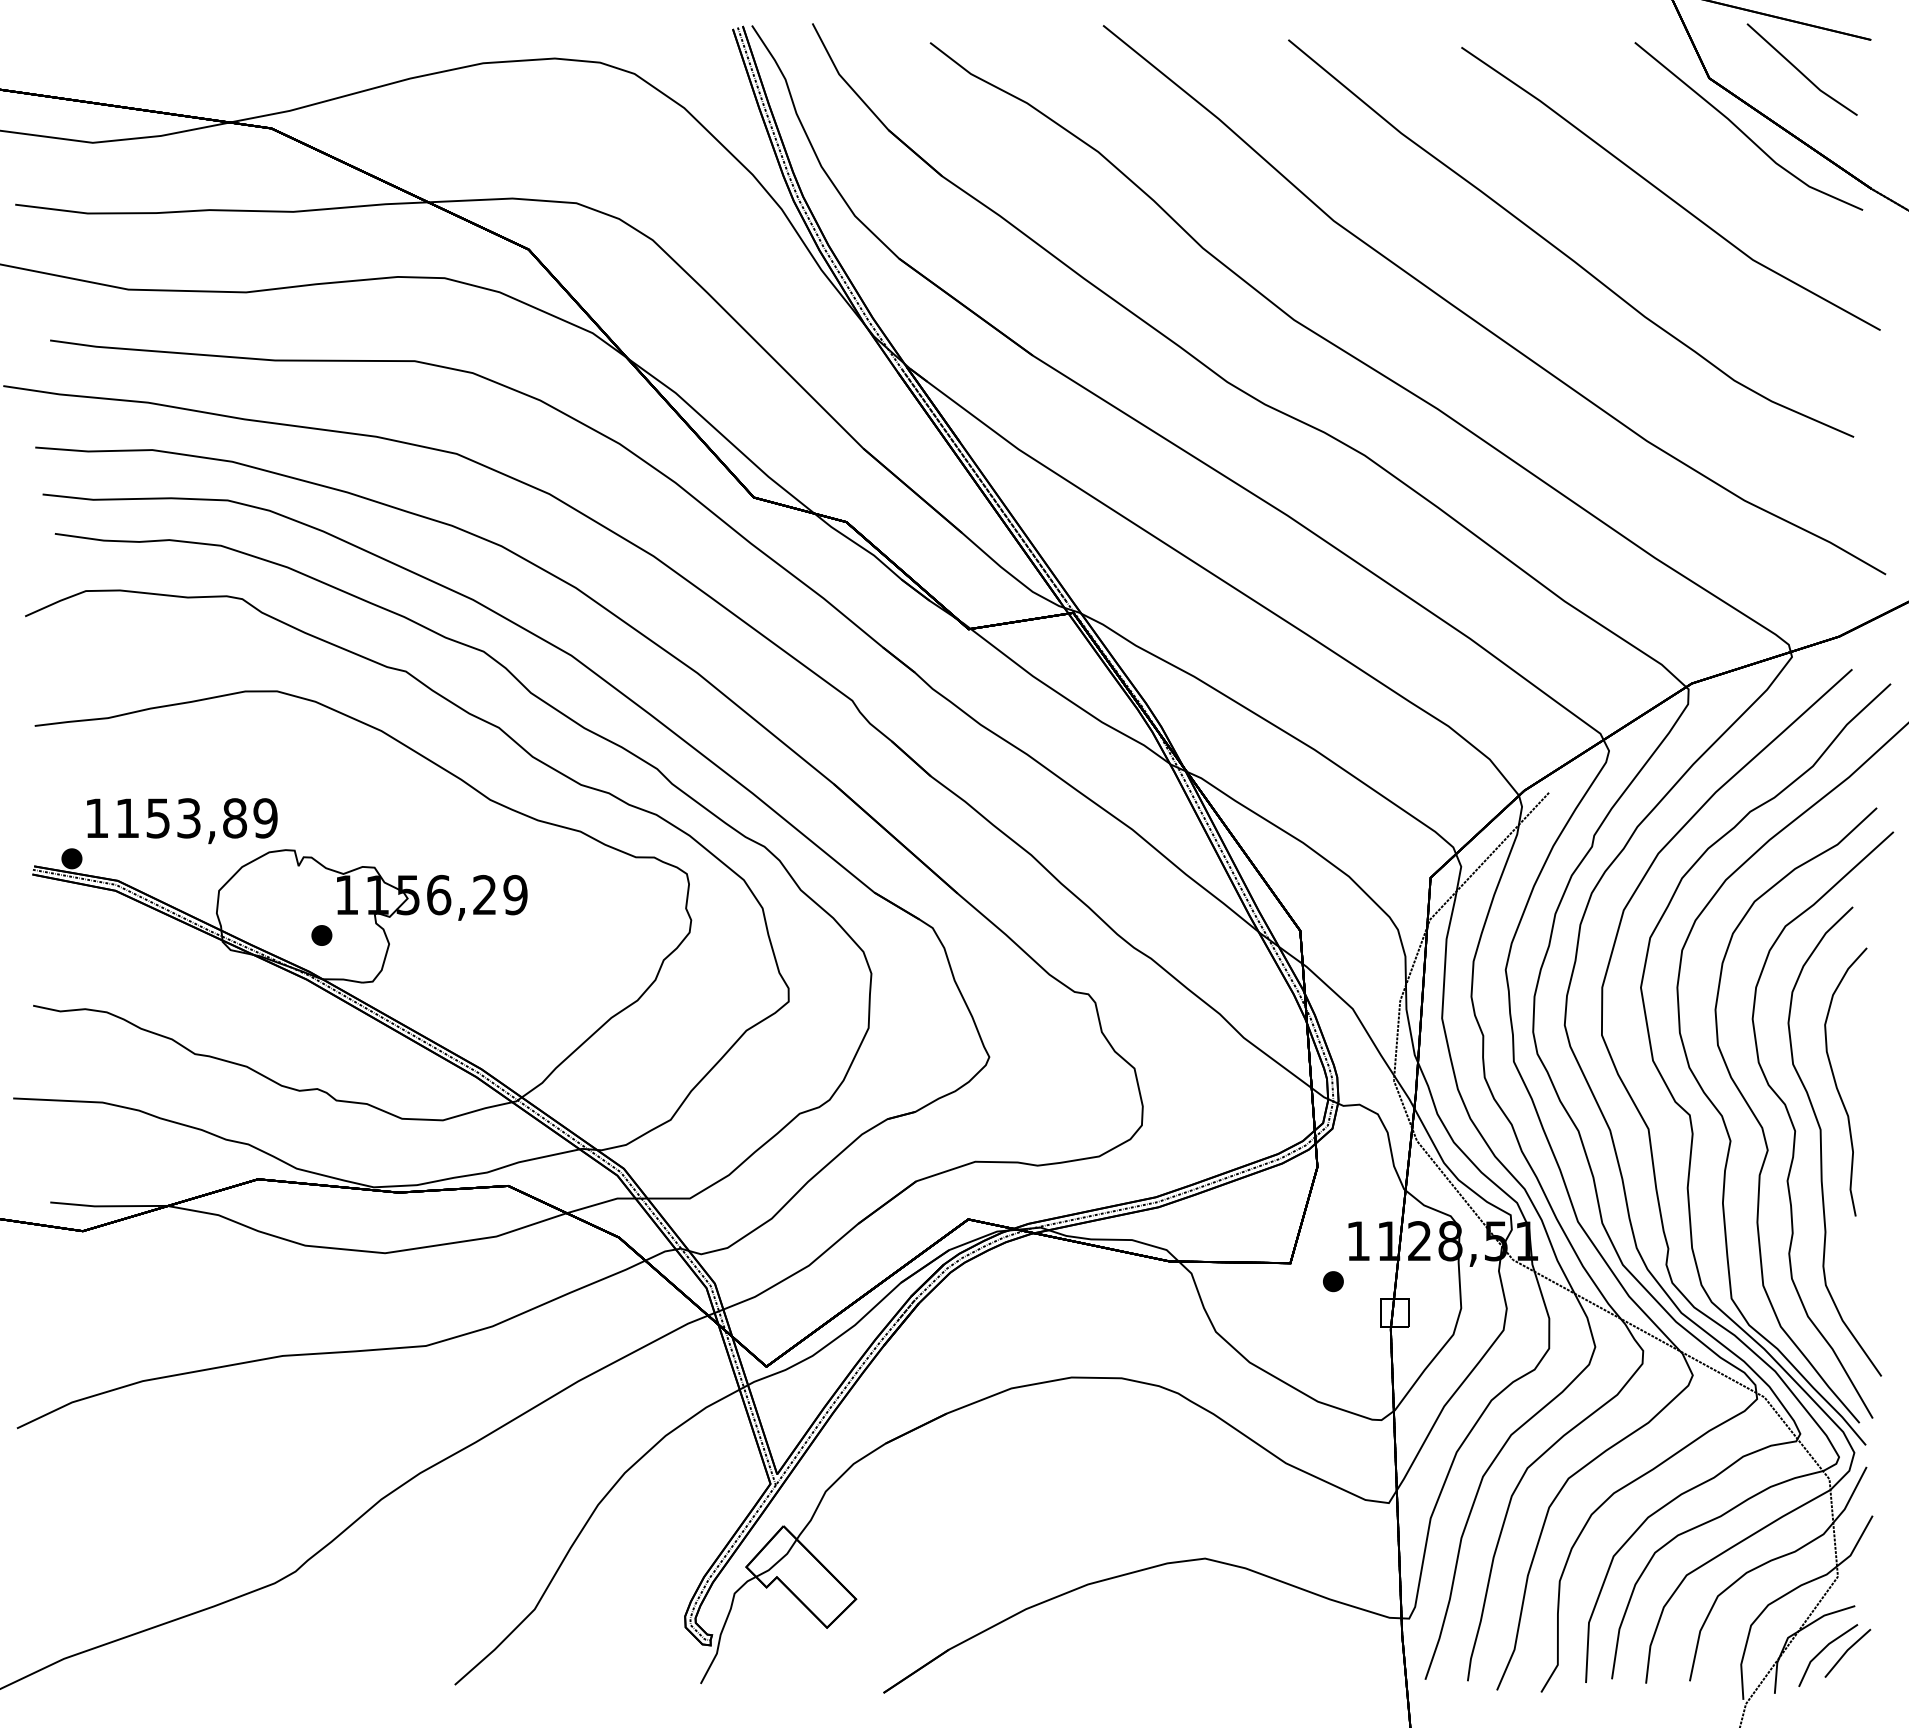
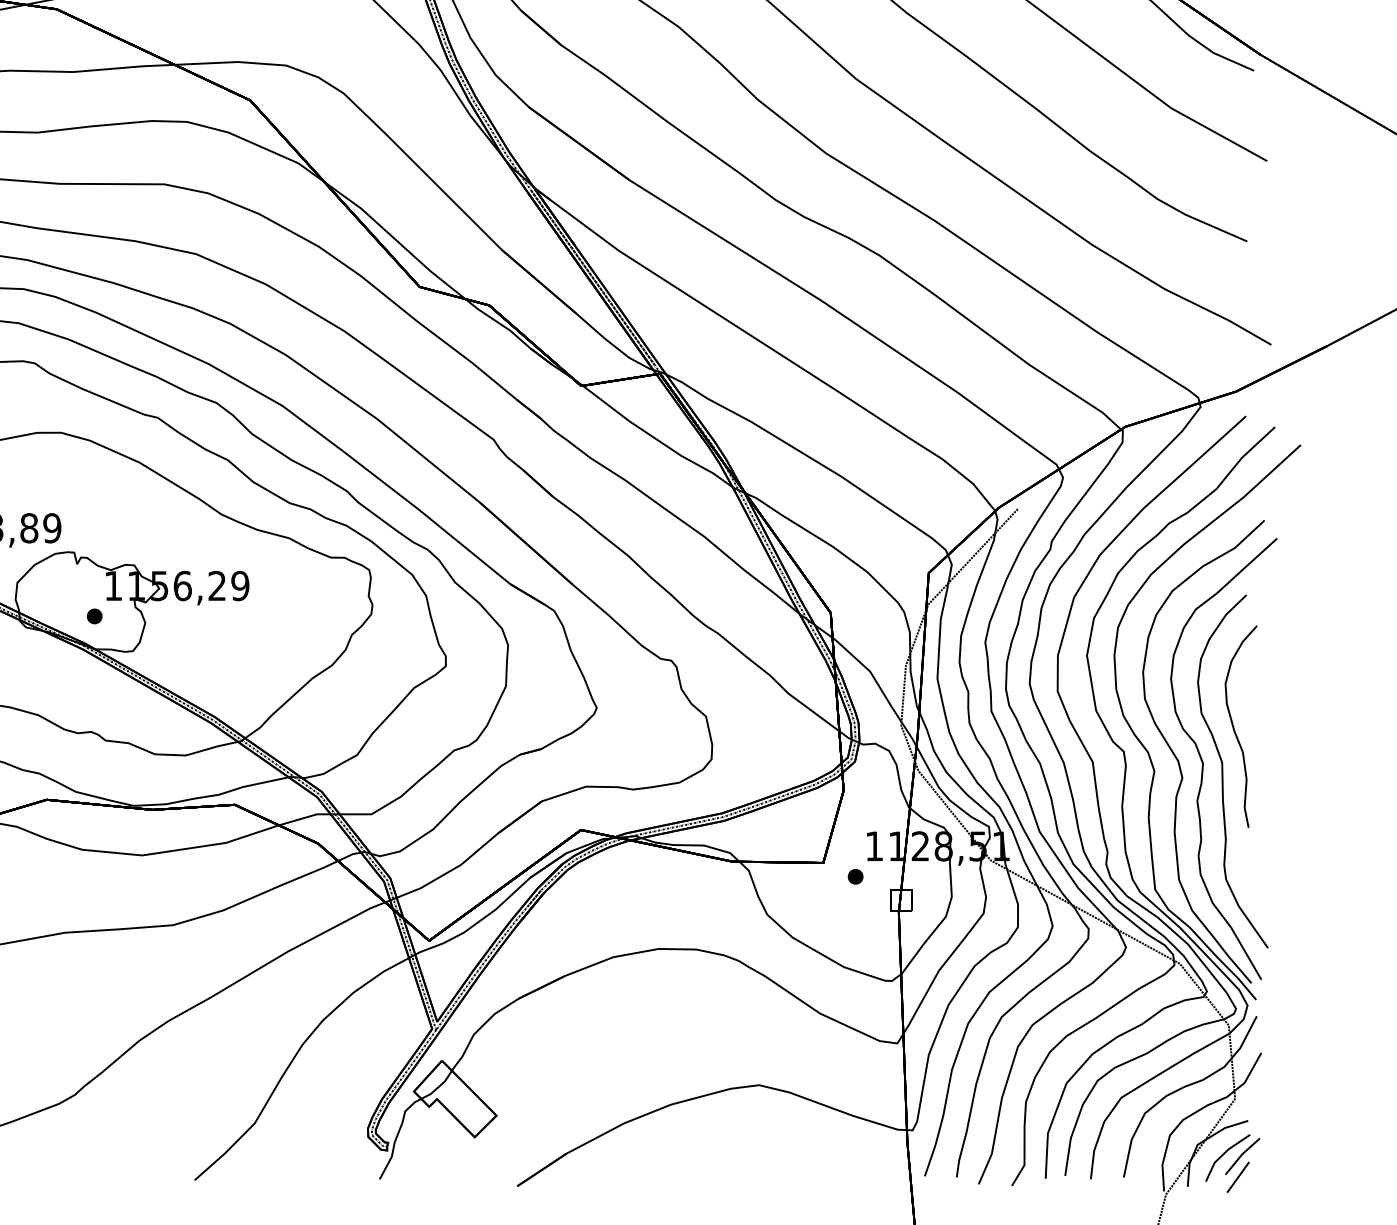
line: (1841, 1680) -> (1237, 1176), added

